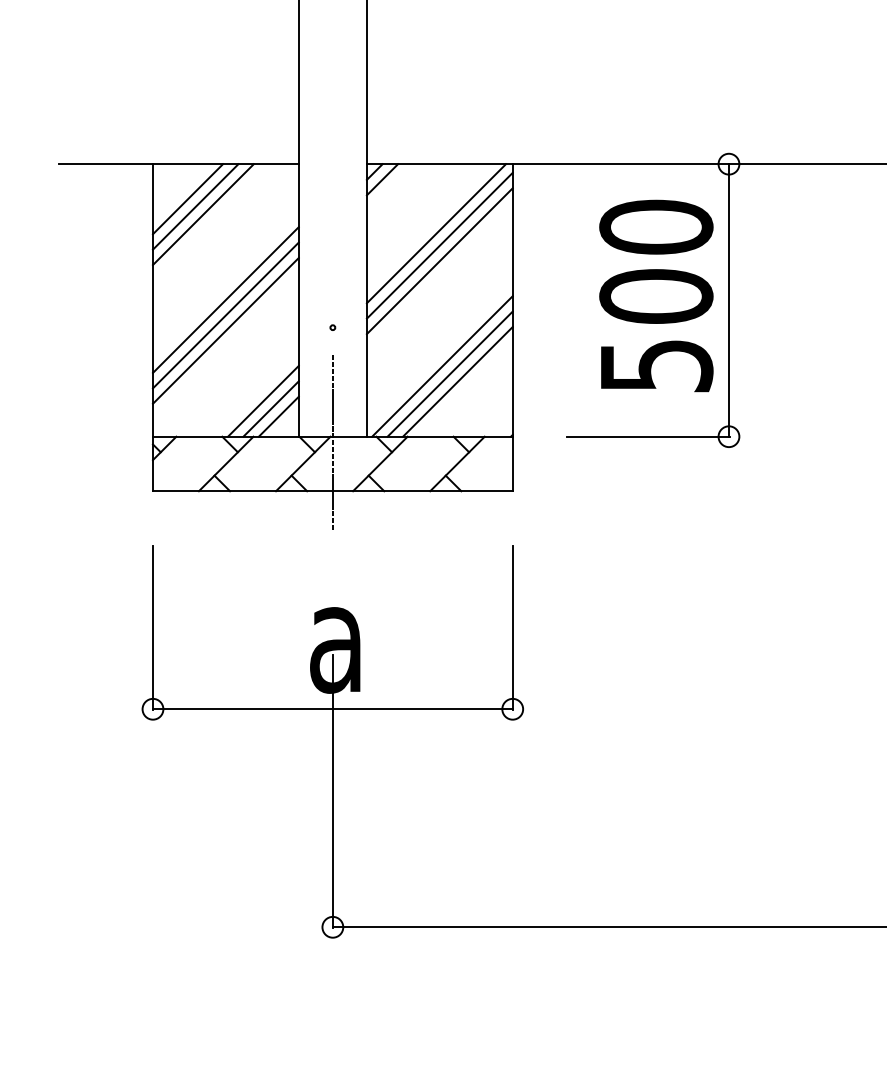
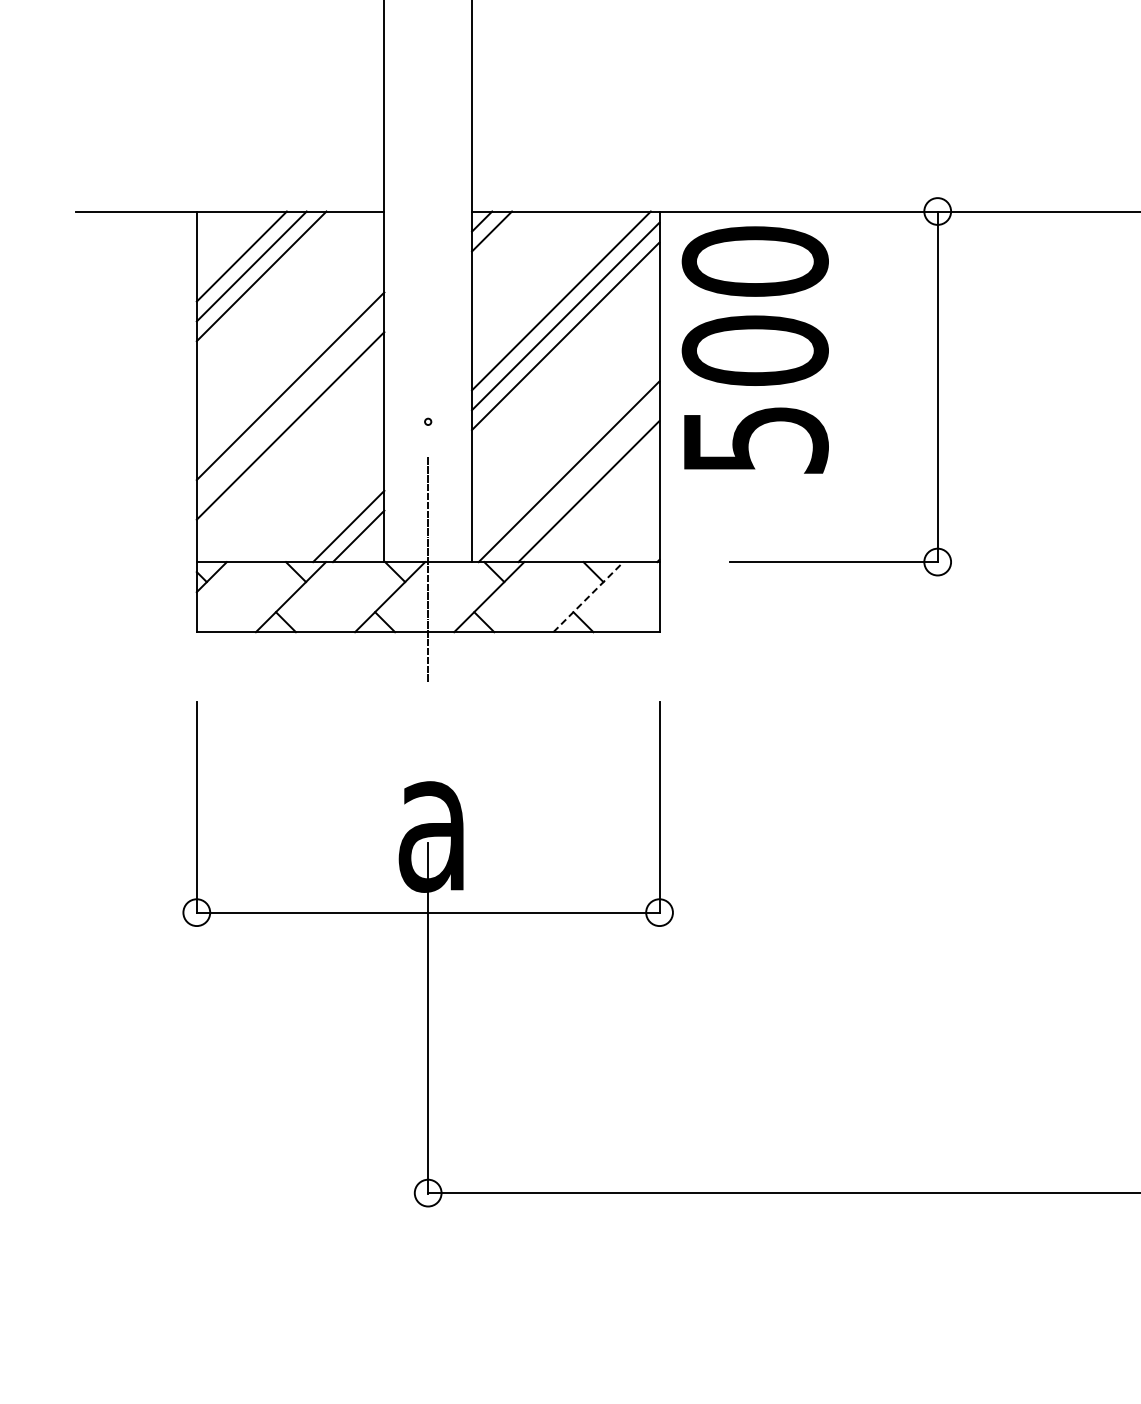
text: (655, 295) -> (754, 349), moved
line: (225, 315) -> (290, 405), removed
line: (449, 374) -> (578, 481), removed
line: (263, 401) -> (338, 516), removed
line: (457, 464) -> (588, 597), solid -> dashed

